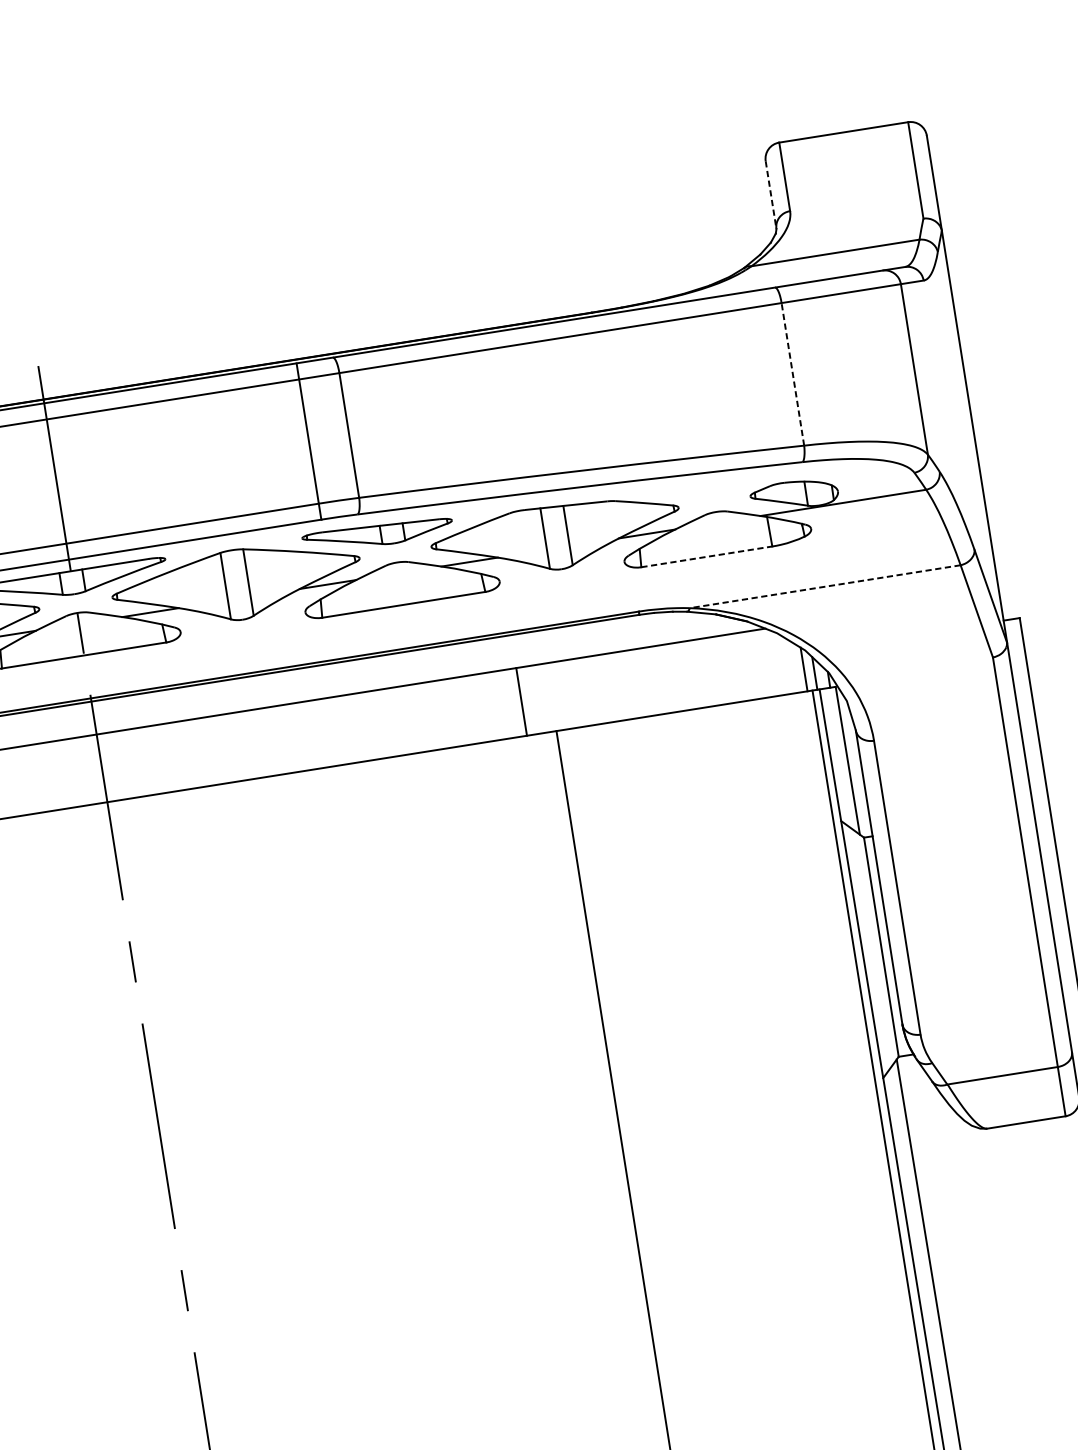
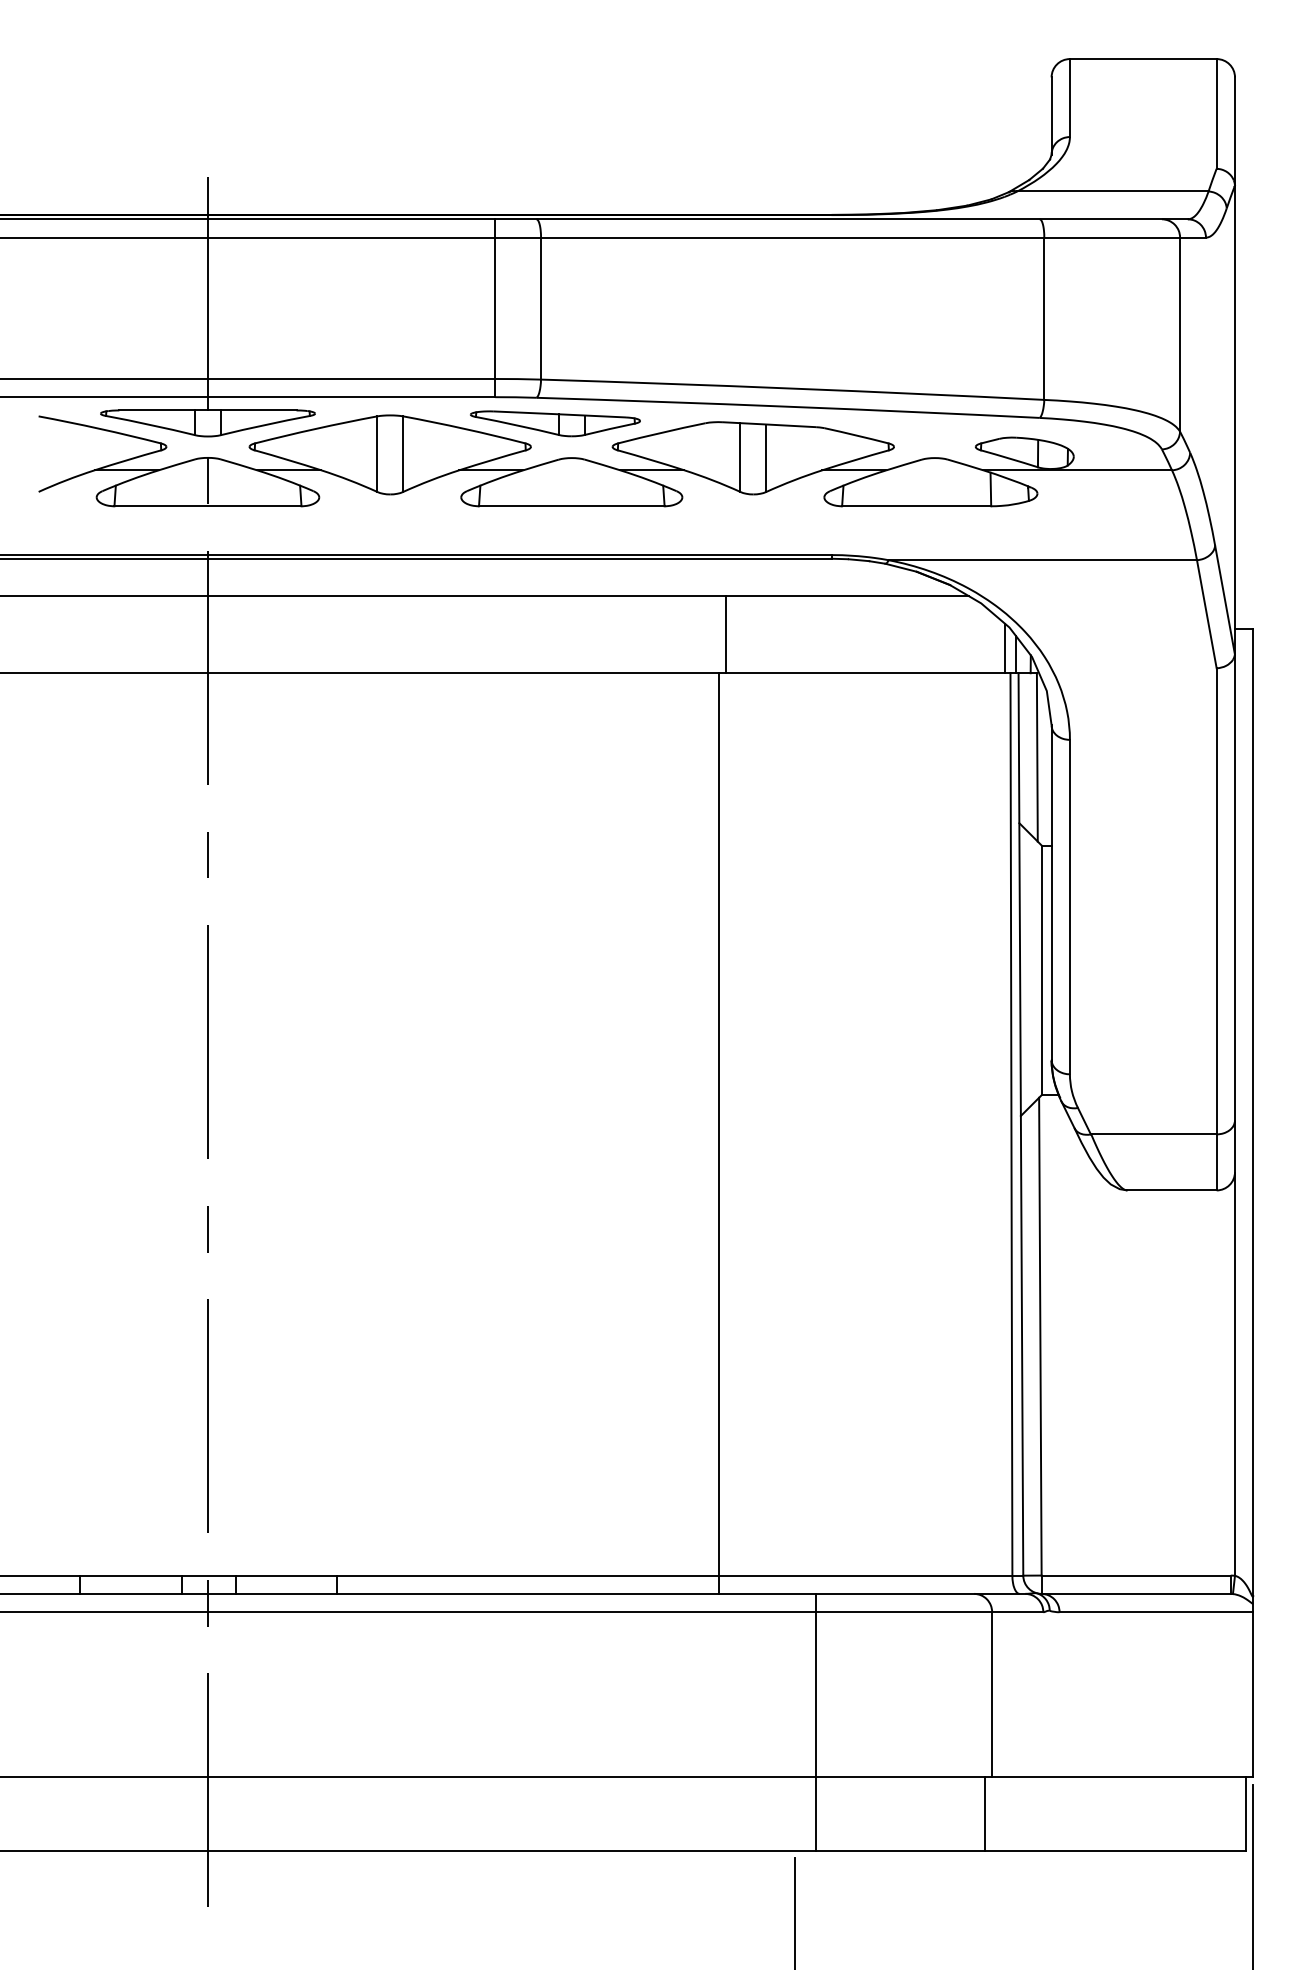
line: (771, 195) -> (1051, 116), dashed -> solid
line: (793, 374) -> (1044, 318), dashed -> solid
line: (706, 557) -> (916, 506), dashed -> solid
line: (824, 587) -> (1042, 560), dashed -> solid
line: (521, 701) -> (725, 634), moved

